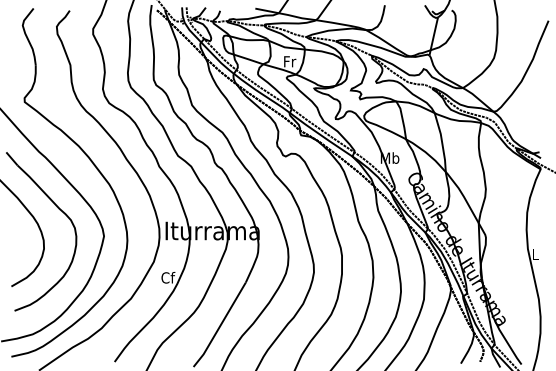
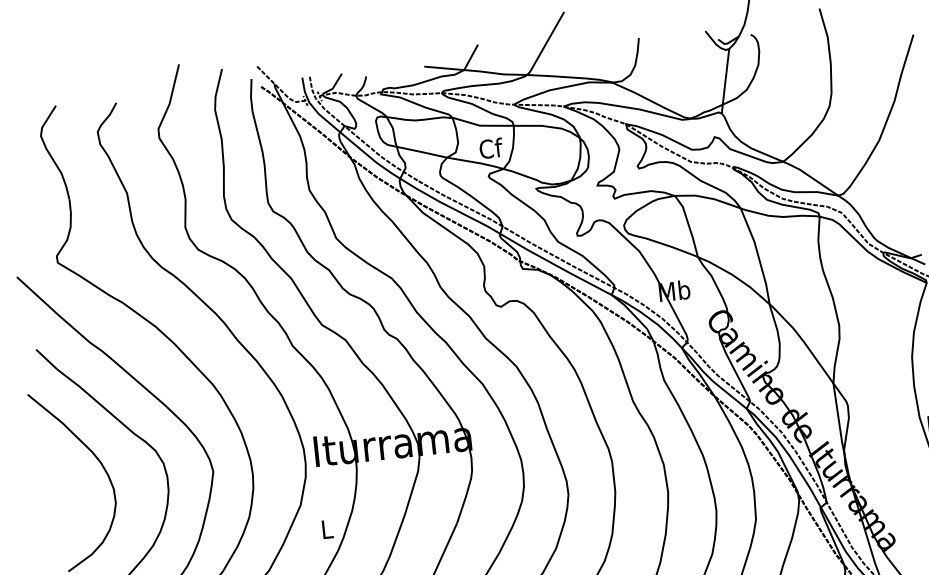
text: (289, 61) -> (490, 148), Fr -> Cf
text: (168, 277) -> (327, 528), Cf -> L

